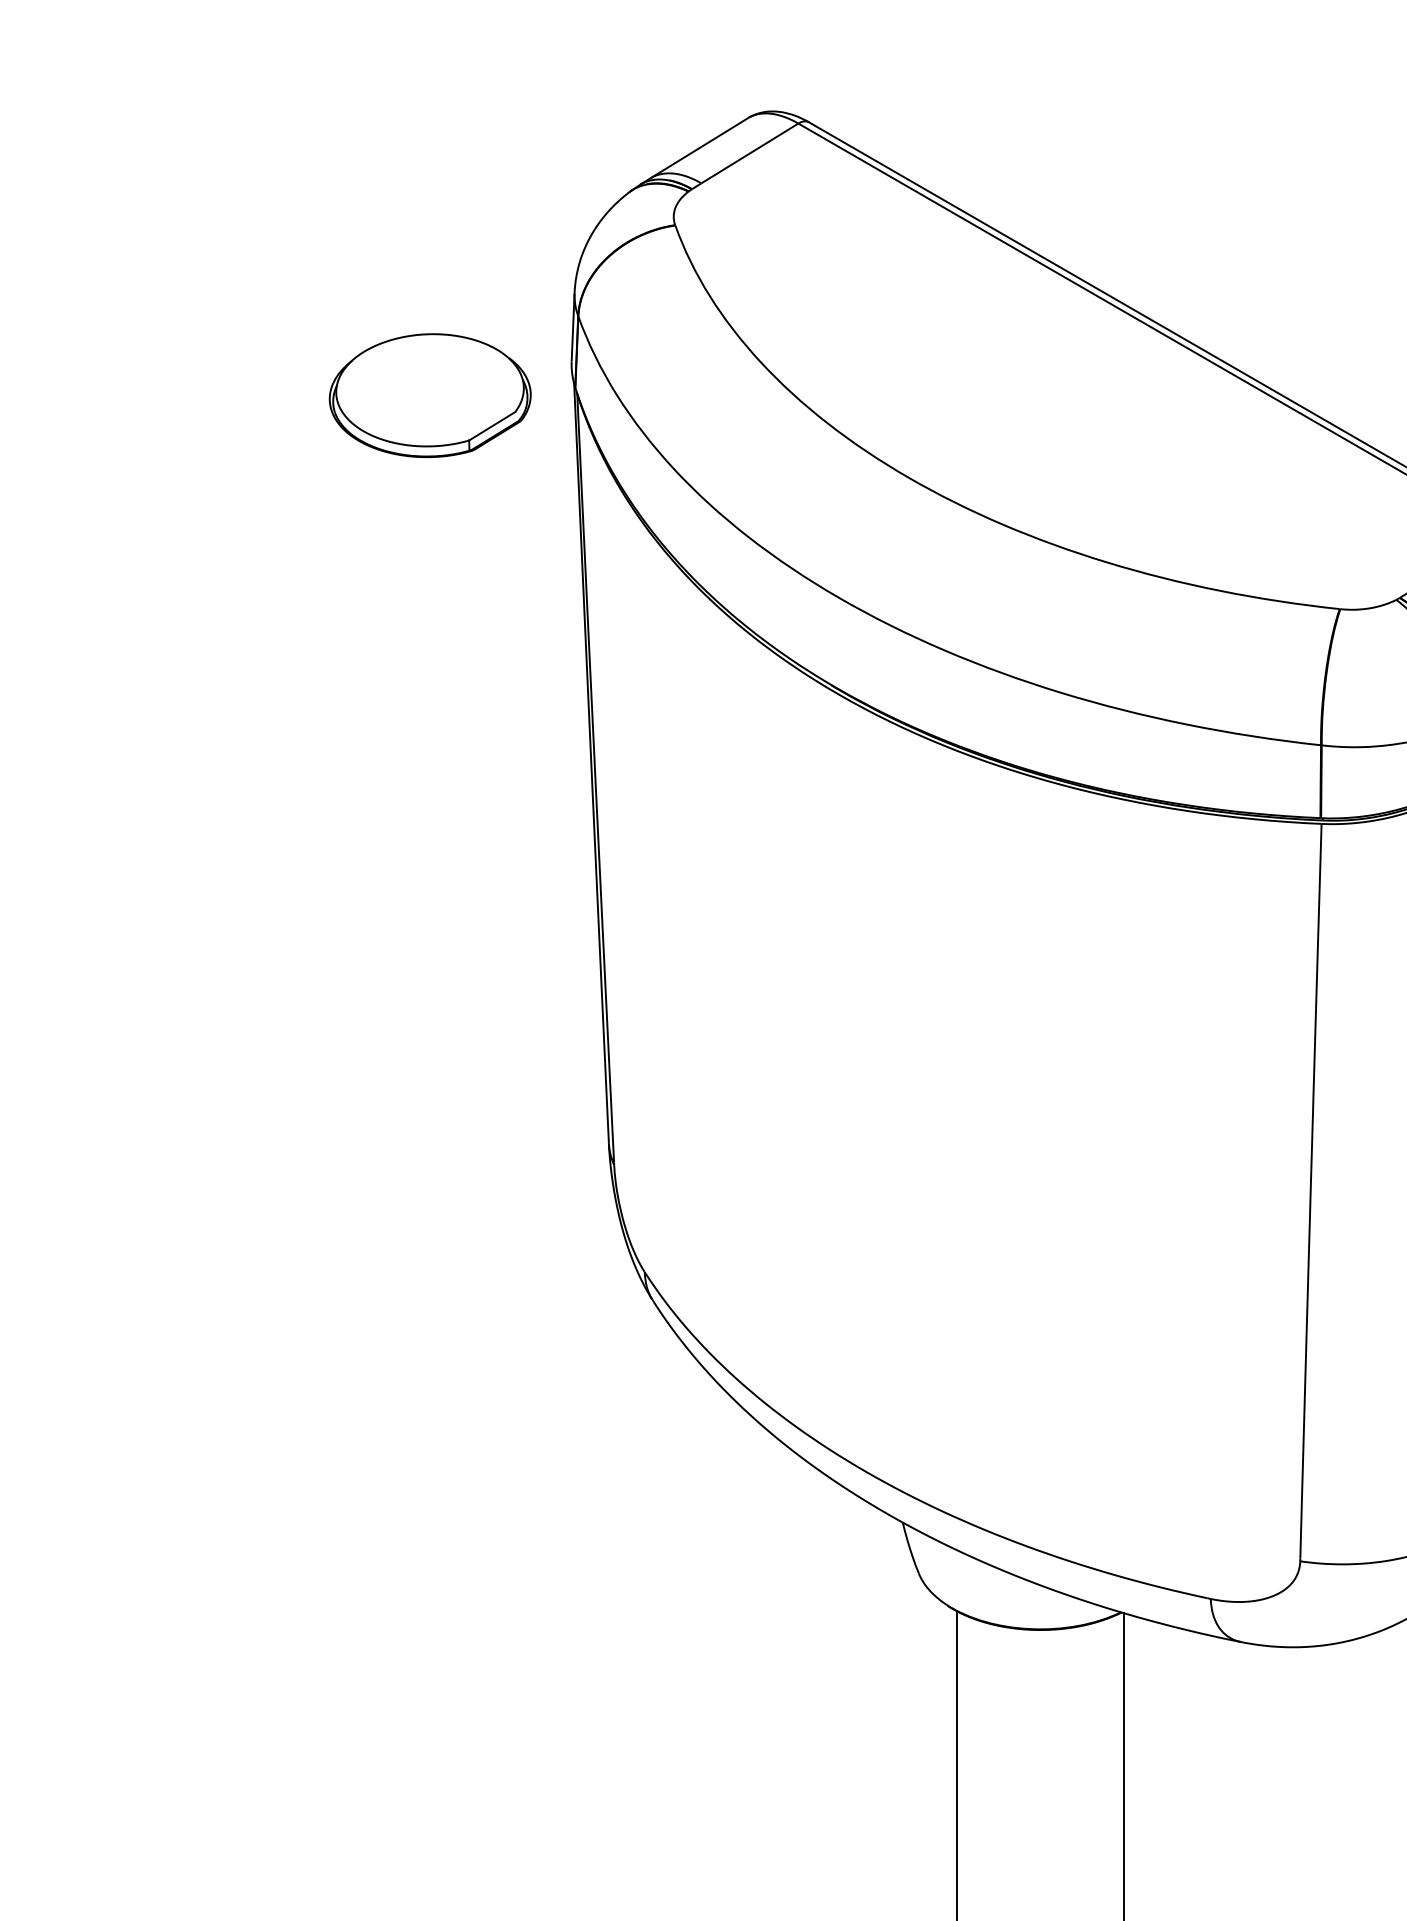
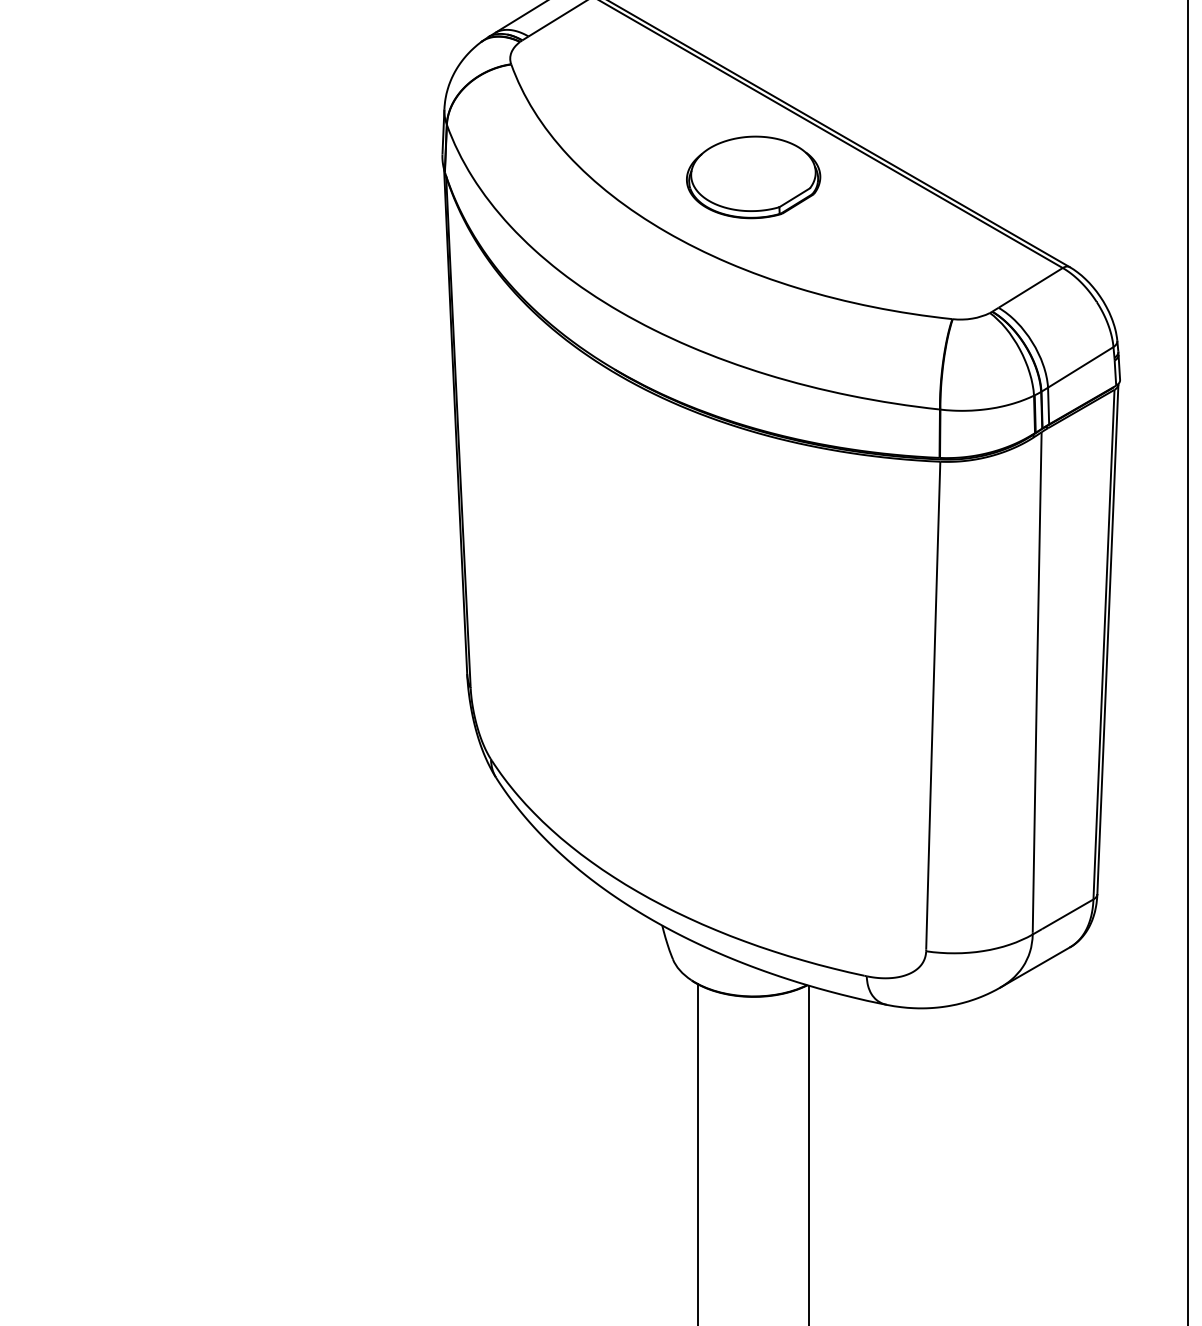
part: (430, 395) -> (753, 177), moved

